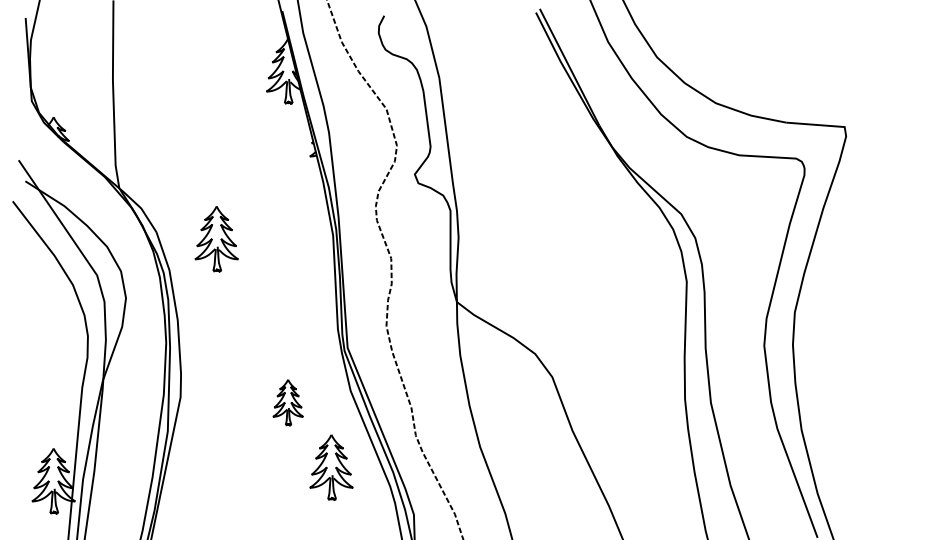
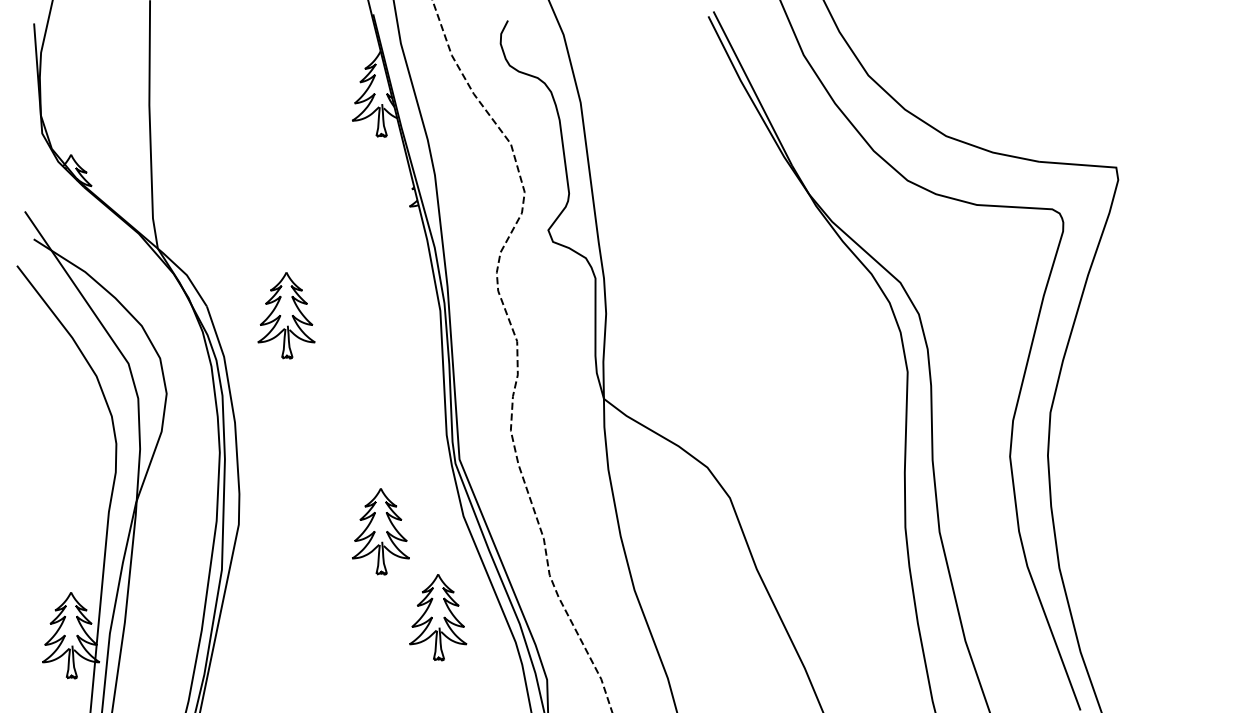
part: (287, 402) -> (380, 531), size x1.43

